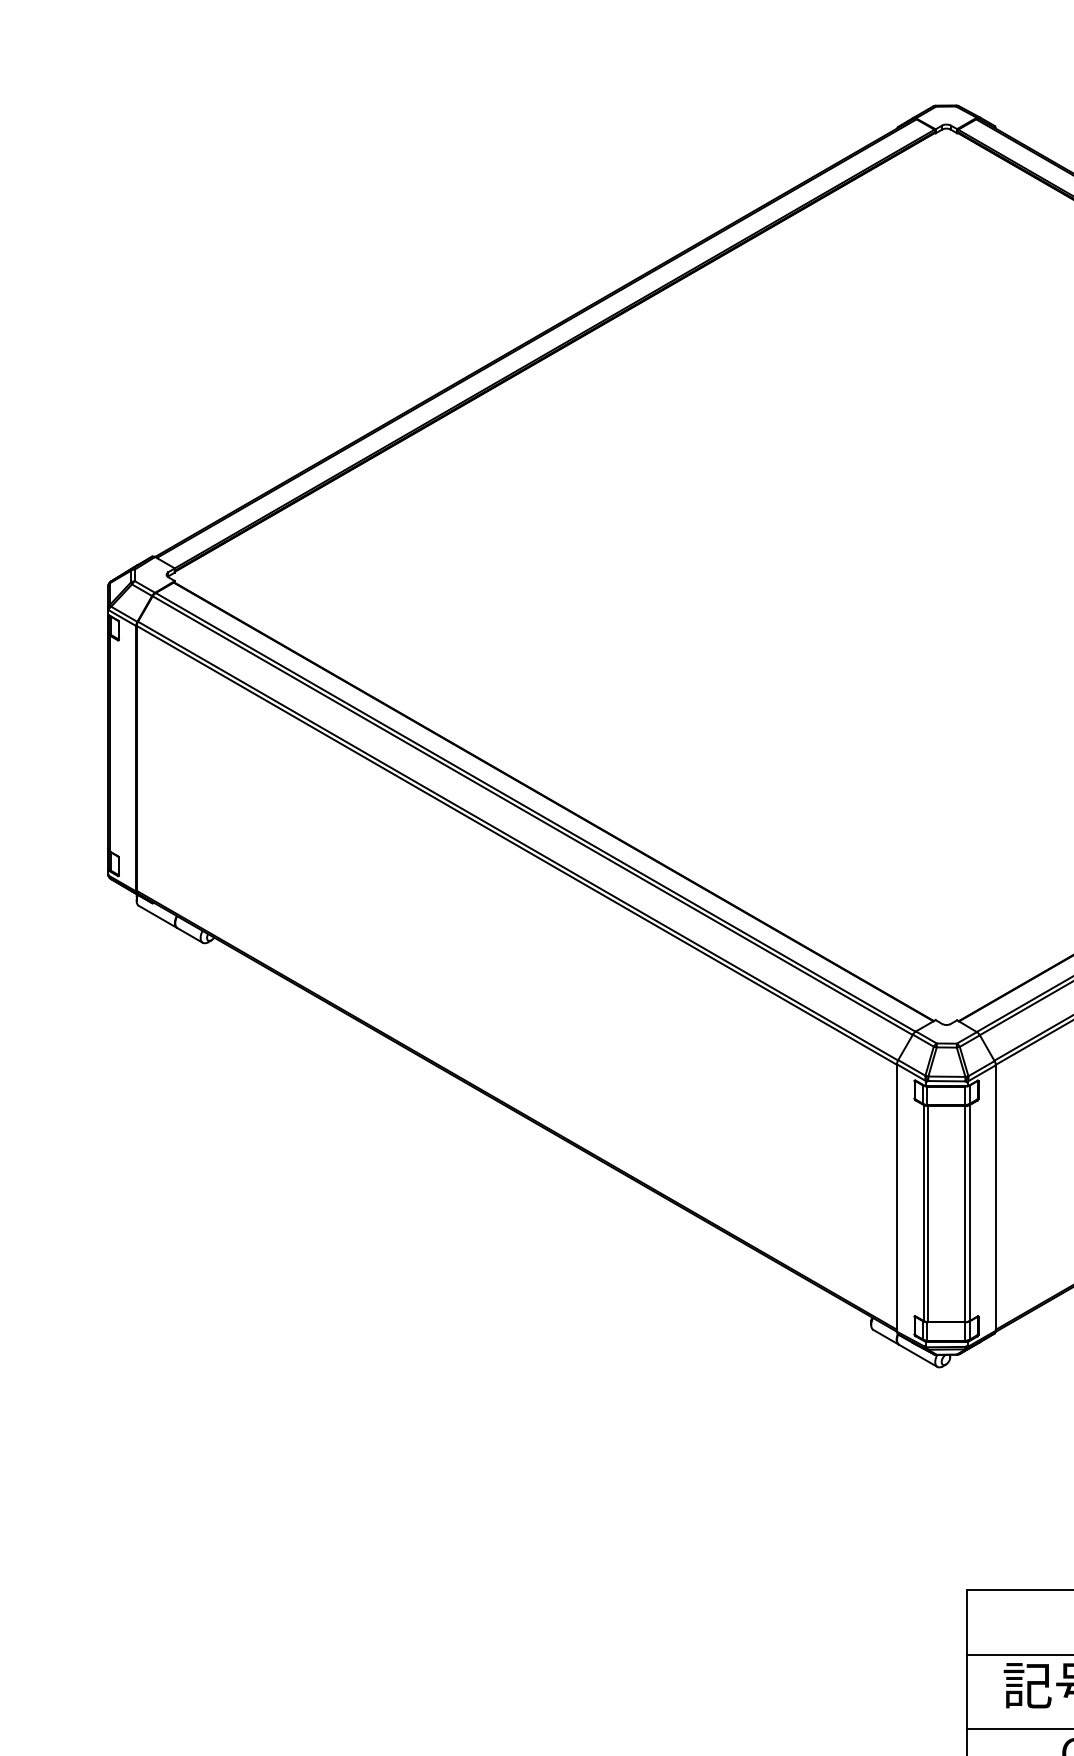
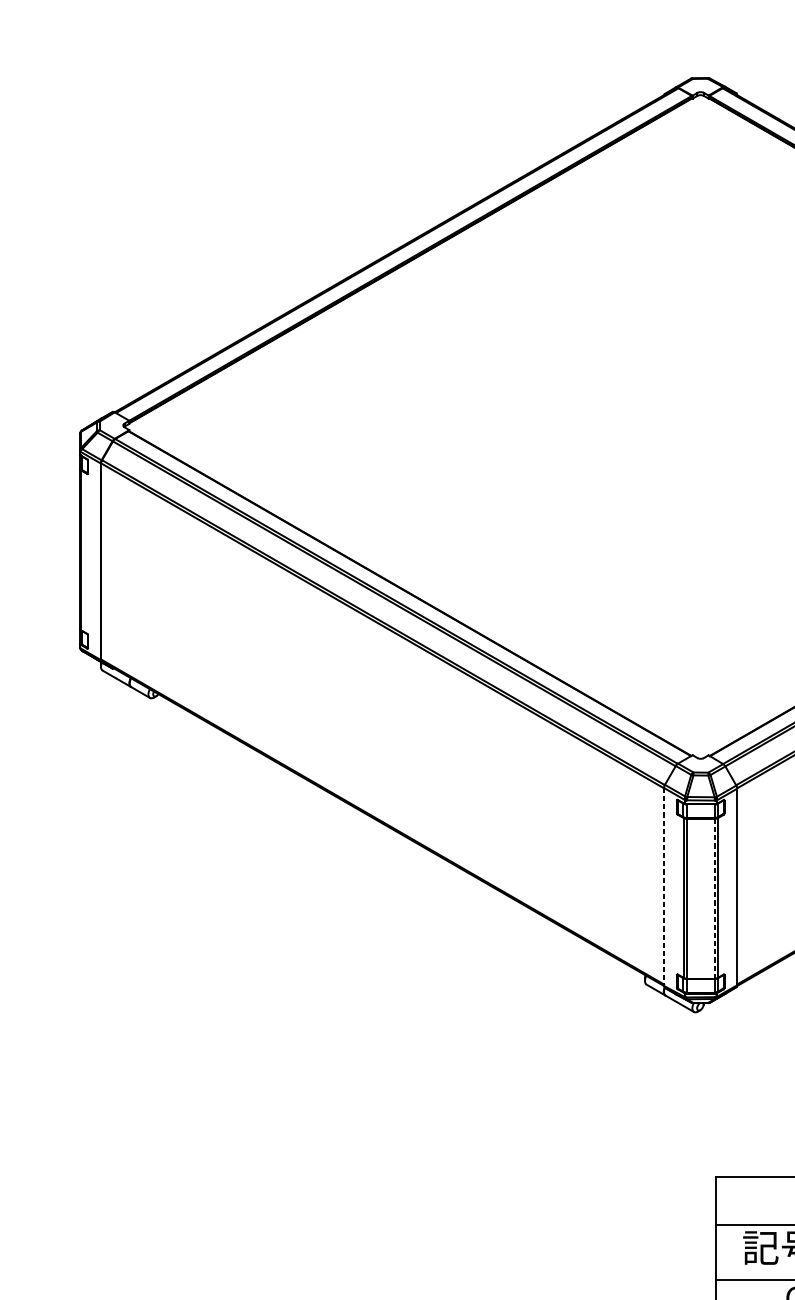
line: (897, 1198) -> (664, 887), solid -> dashed
line: (965, 1214) -> (714, 899), solid -> dashed

